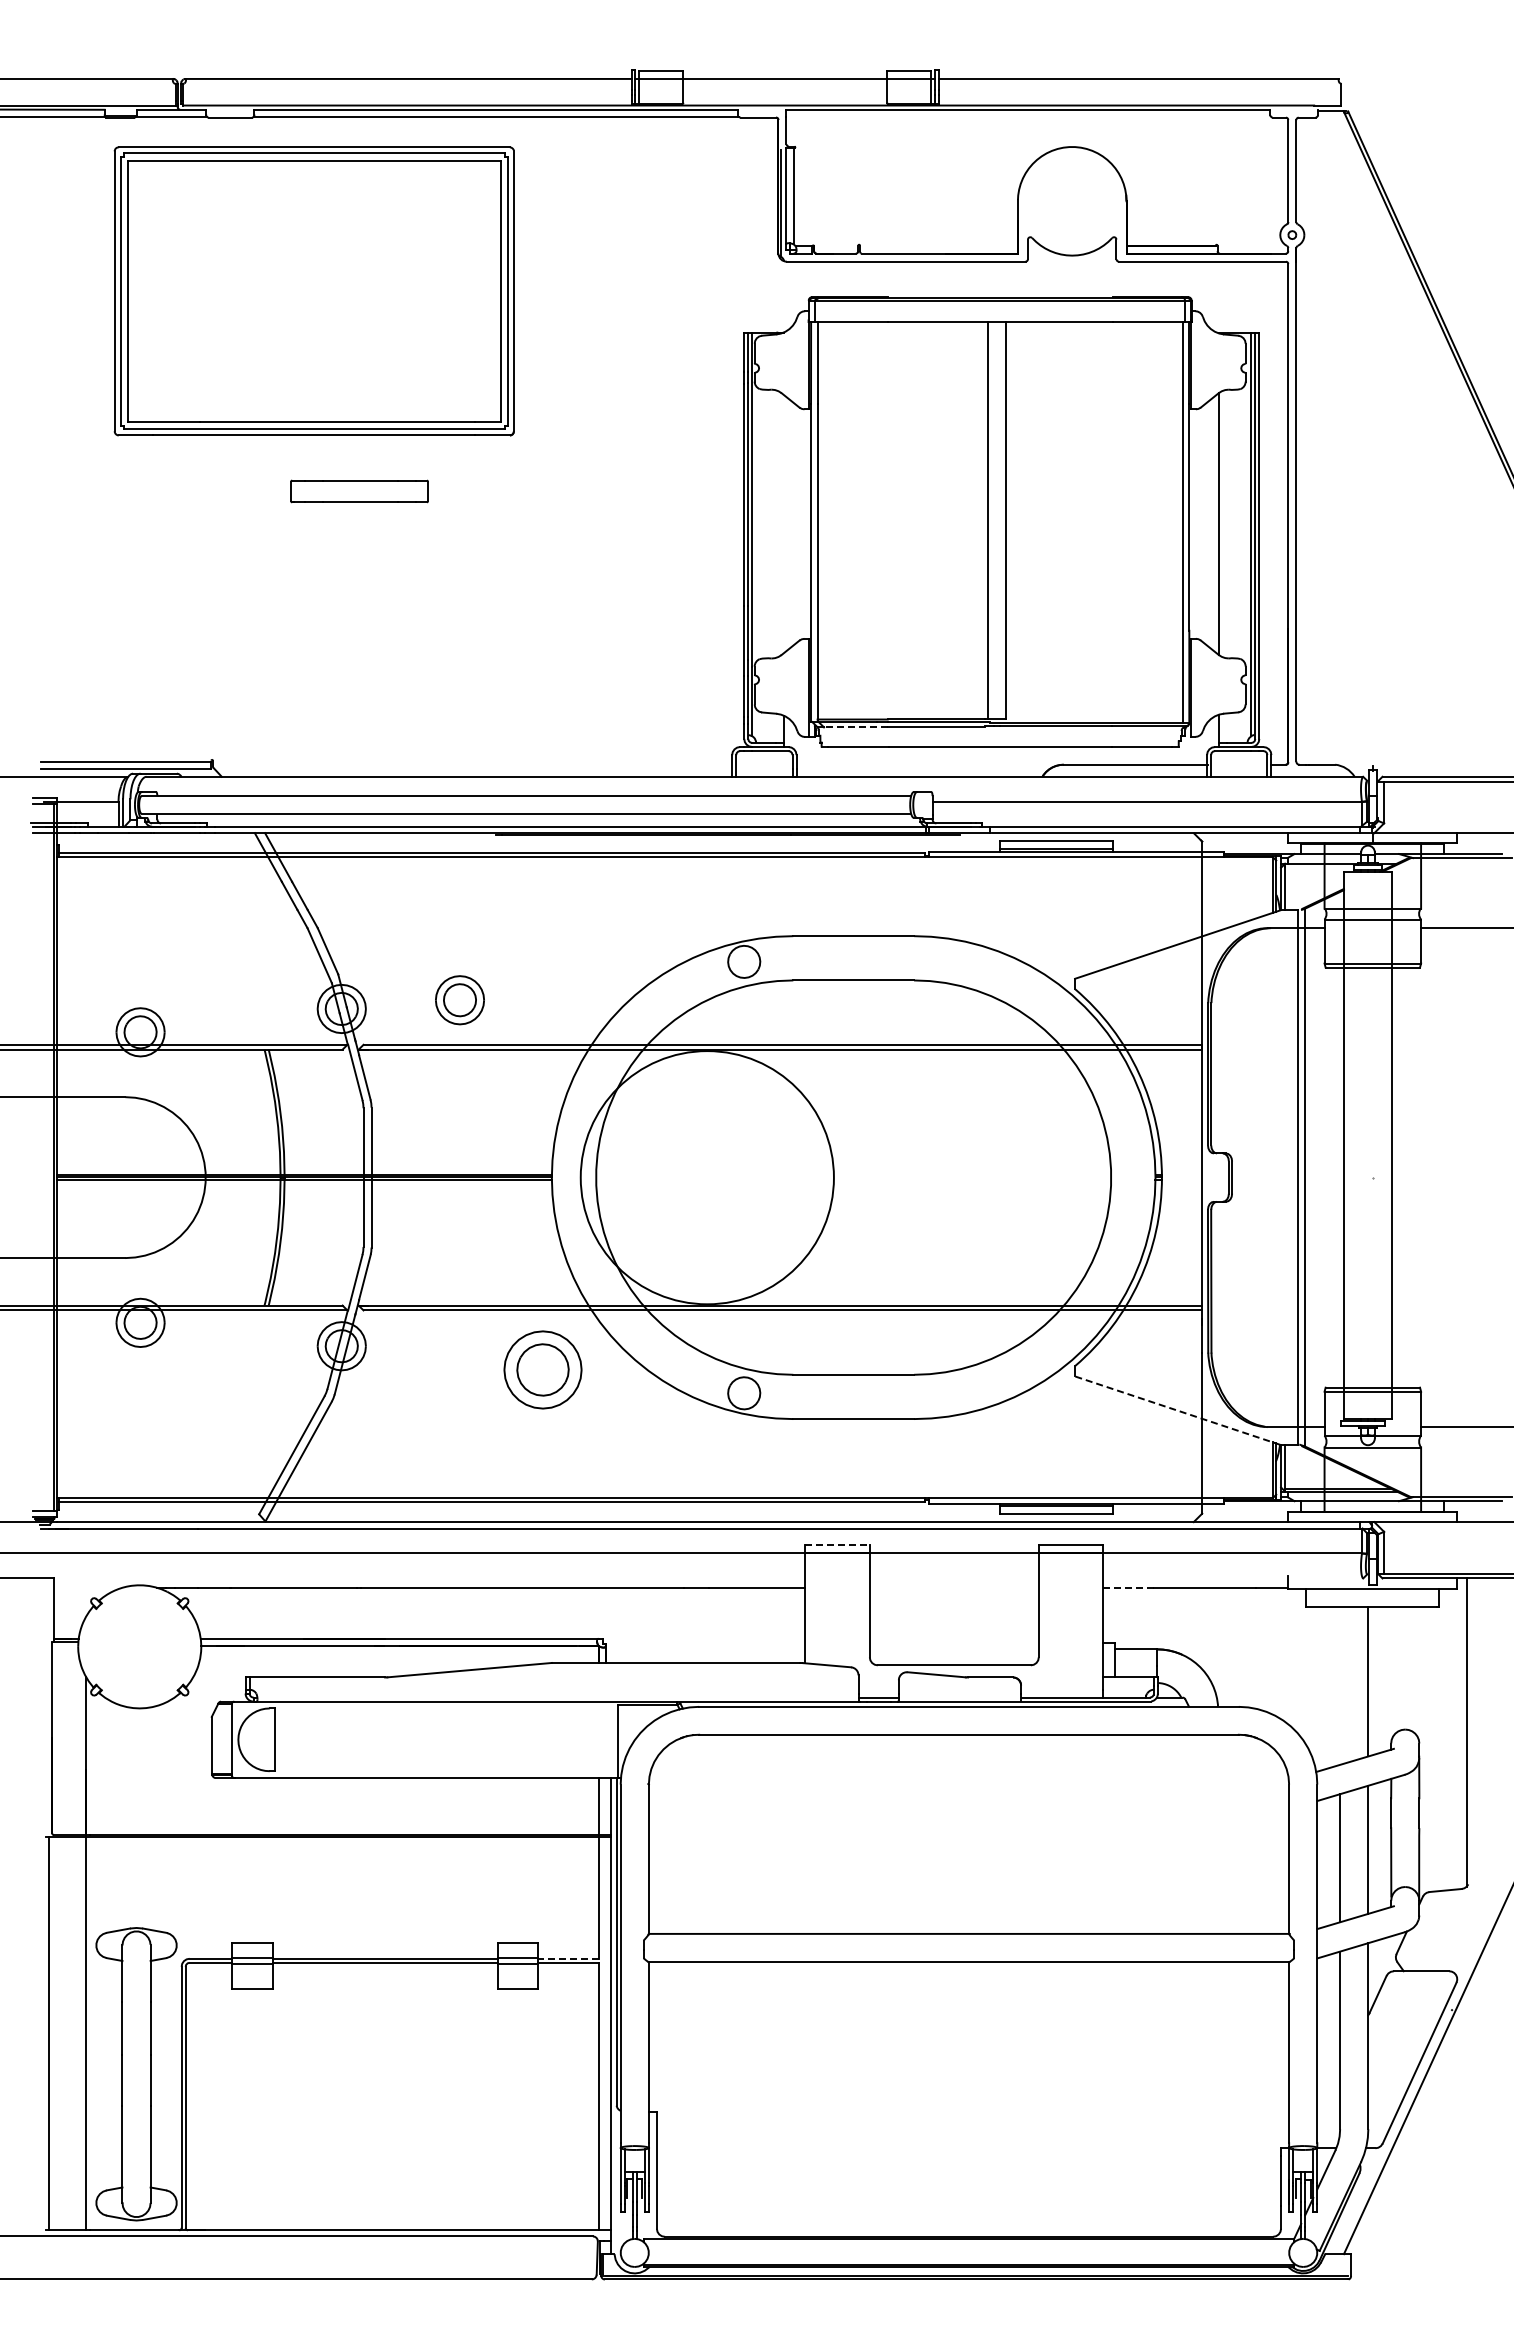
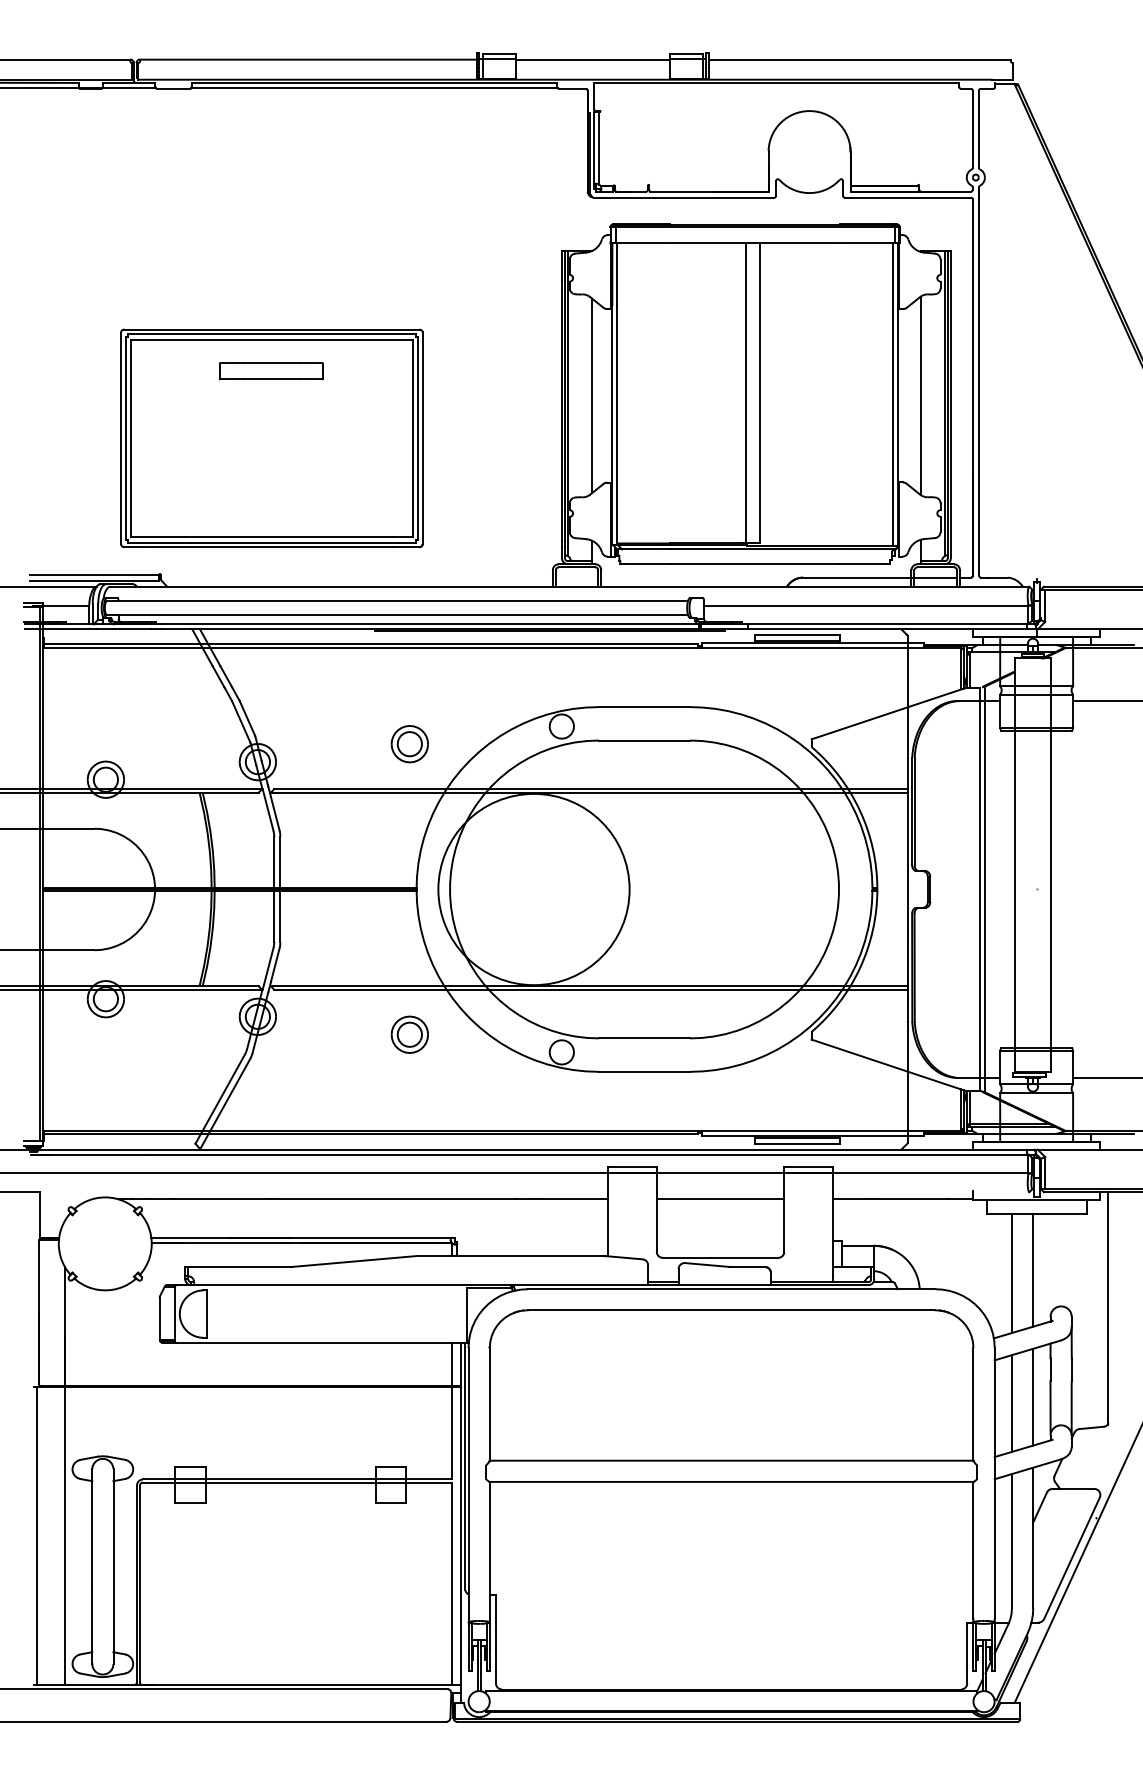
part: (313, 291) -> (271, 438), moved
line: (784, 523) -> (592, 395), added
line: (855, 727) -> (645, 549), dashed -> solid
line: (1239, 764) -> (935, 577), added
part: (459, 1000) -> (409, 744), moved
part: (542, 1369) -> (409, 1034), size x0.62
line: (1177, 1410) -> (889, 1065), dashed -> solid
line: (838, 1544) -> (633, 1166), dashed -> solid
line: (953, 1587) -> (719, 1199), added
line: (1128, 1587) -> (852, 1199), dashed -> solid
line: (1340, 1685) -> (1012, 1273), added
line: (567, 1958) -> (428, 1479), dashed -> solid

